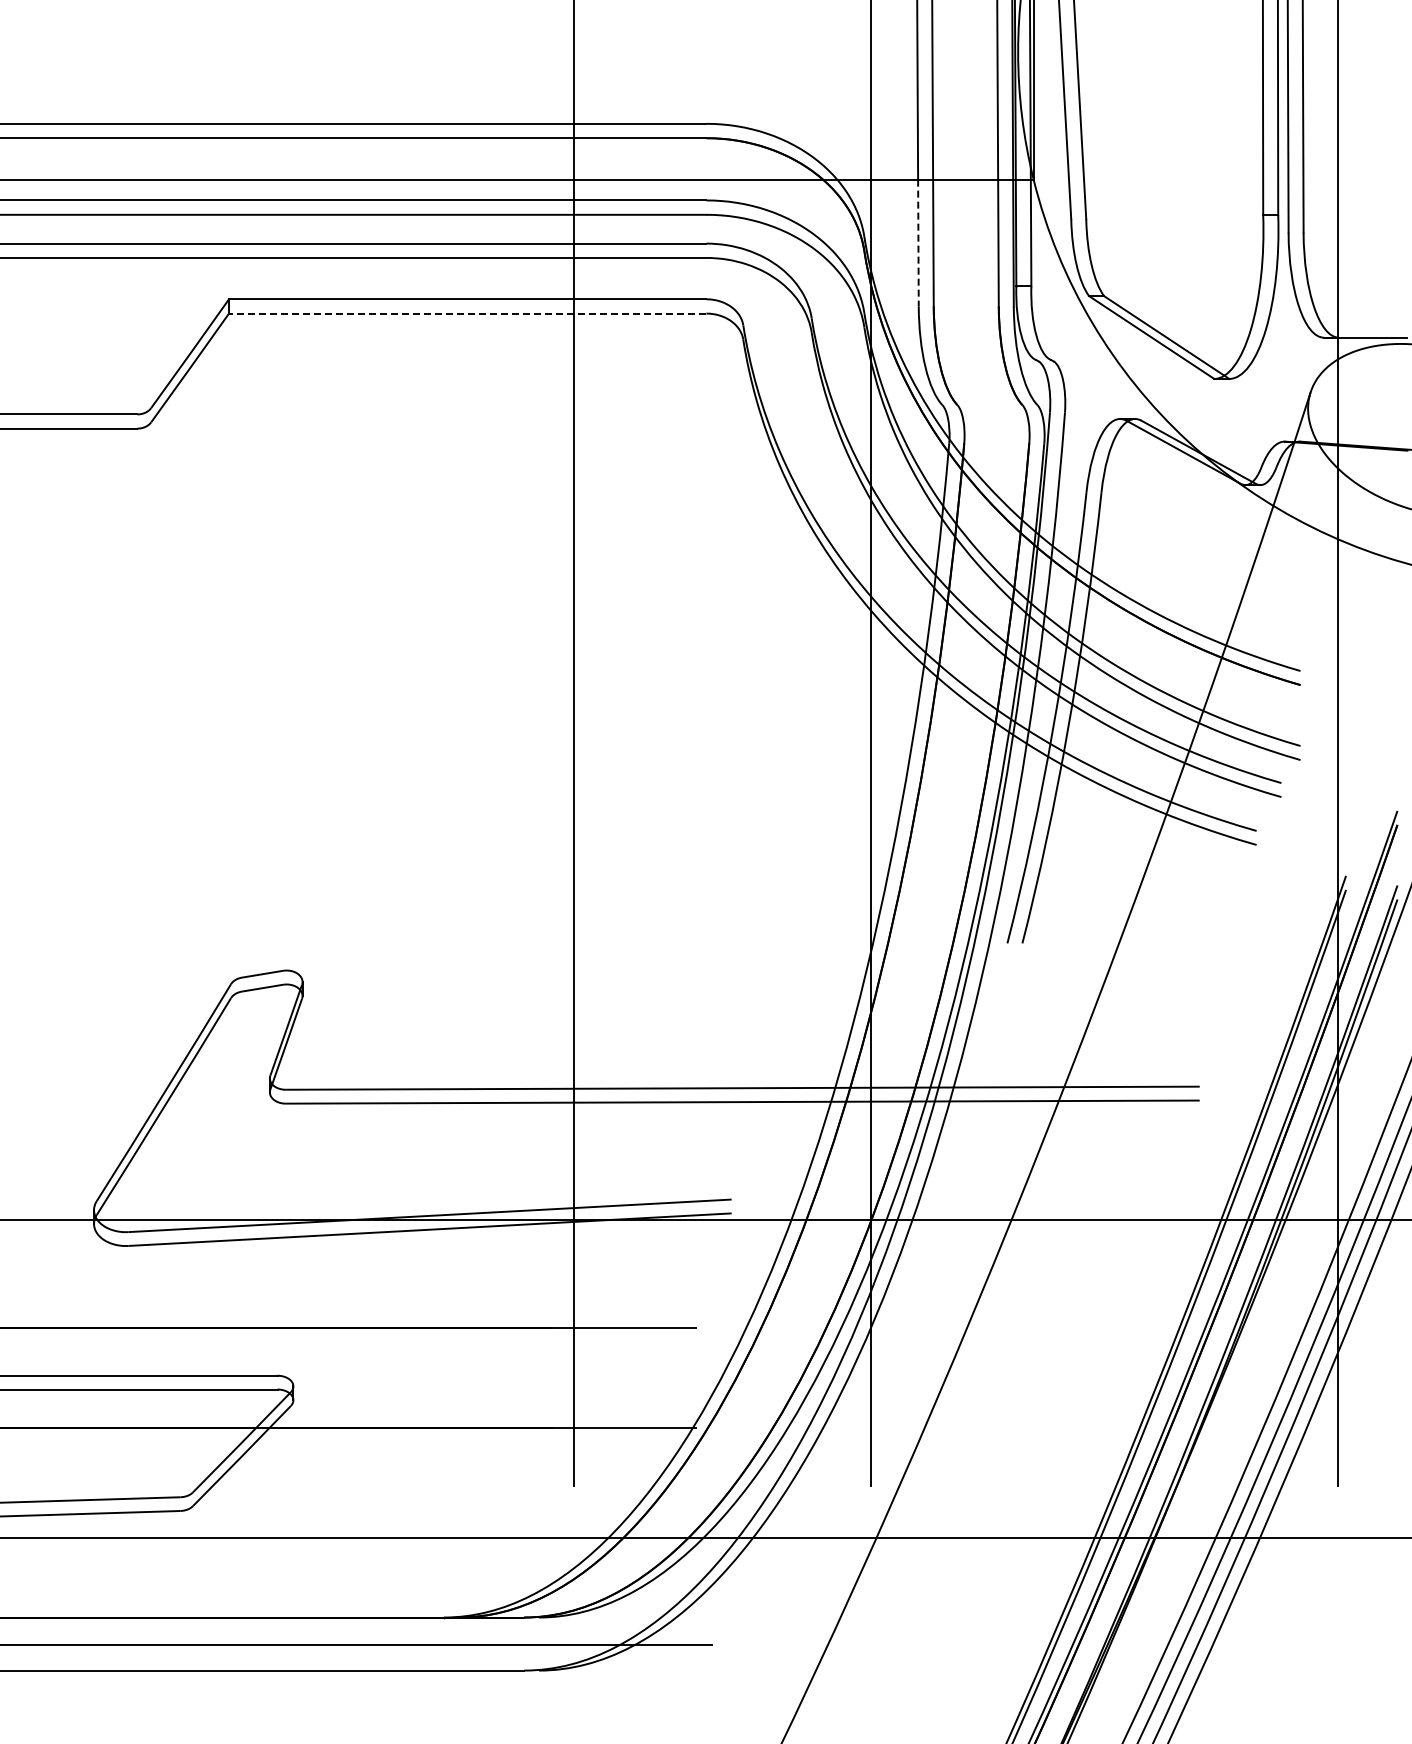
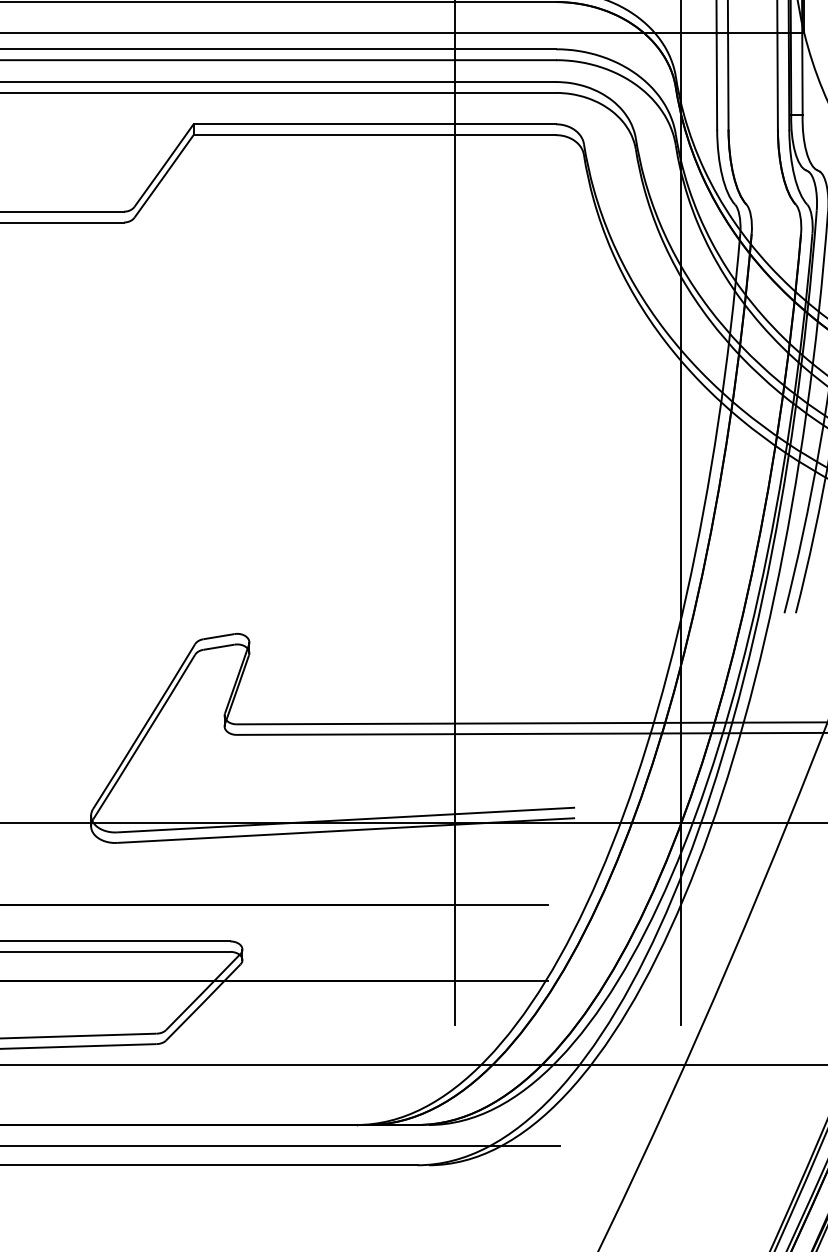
line: (918, 243) -> (716, 81), dashed -> solid
line: (467, 313) -> (374, 135), dashed -> solid

